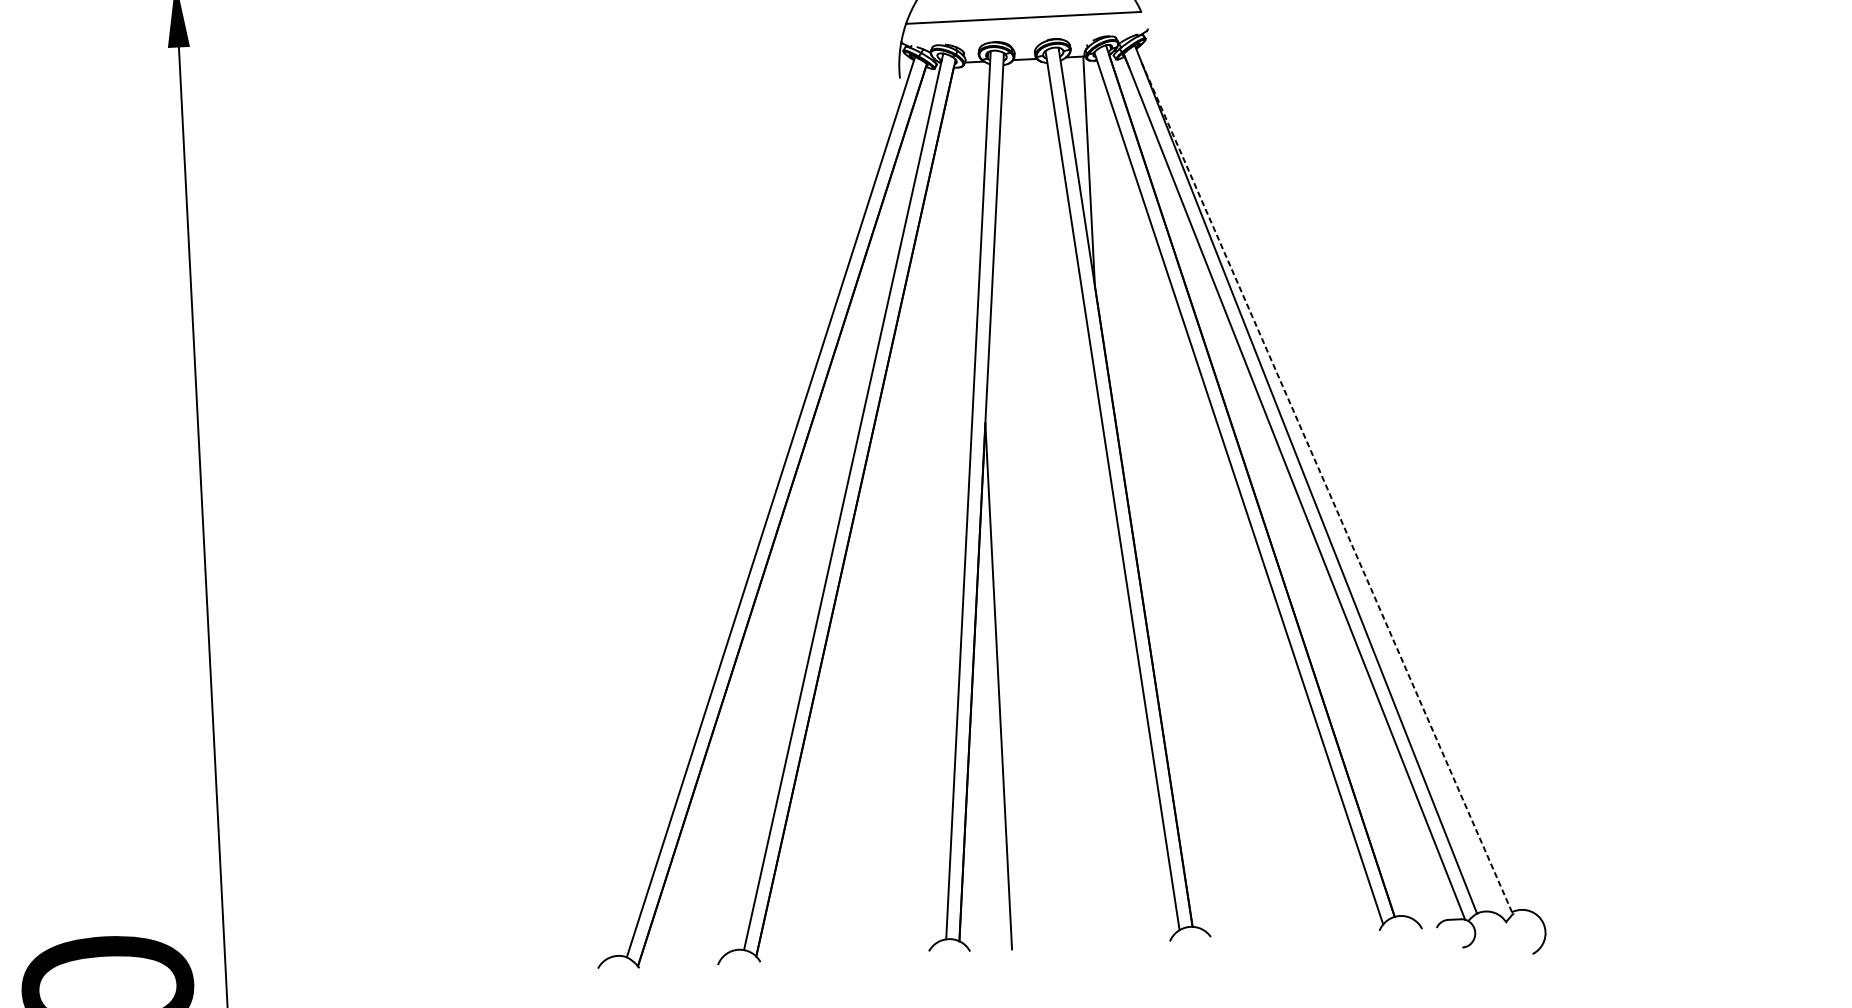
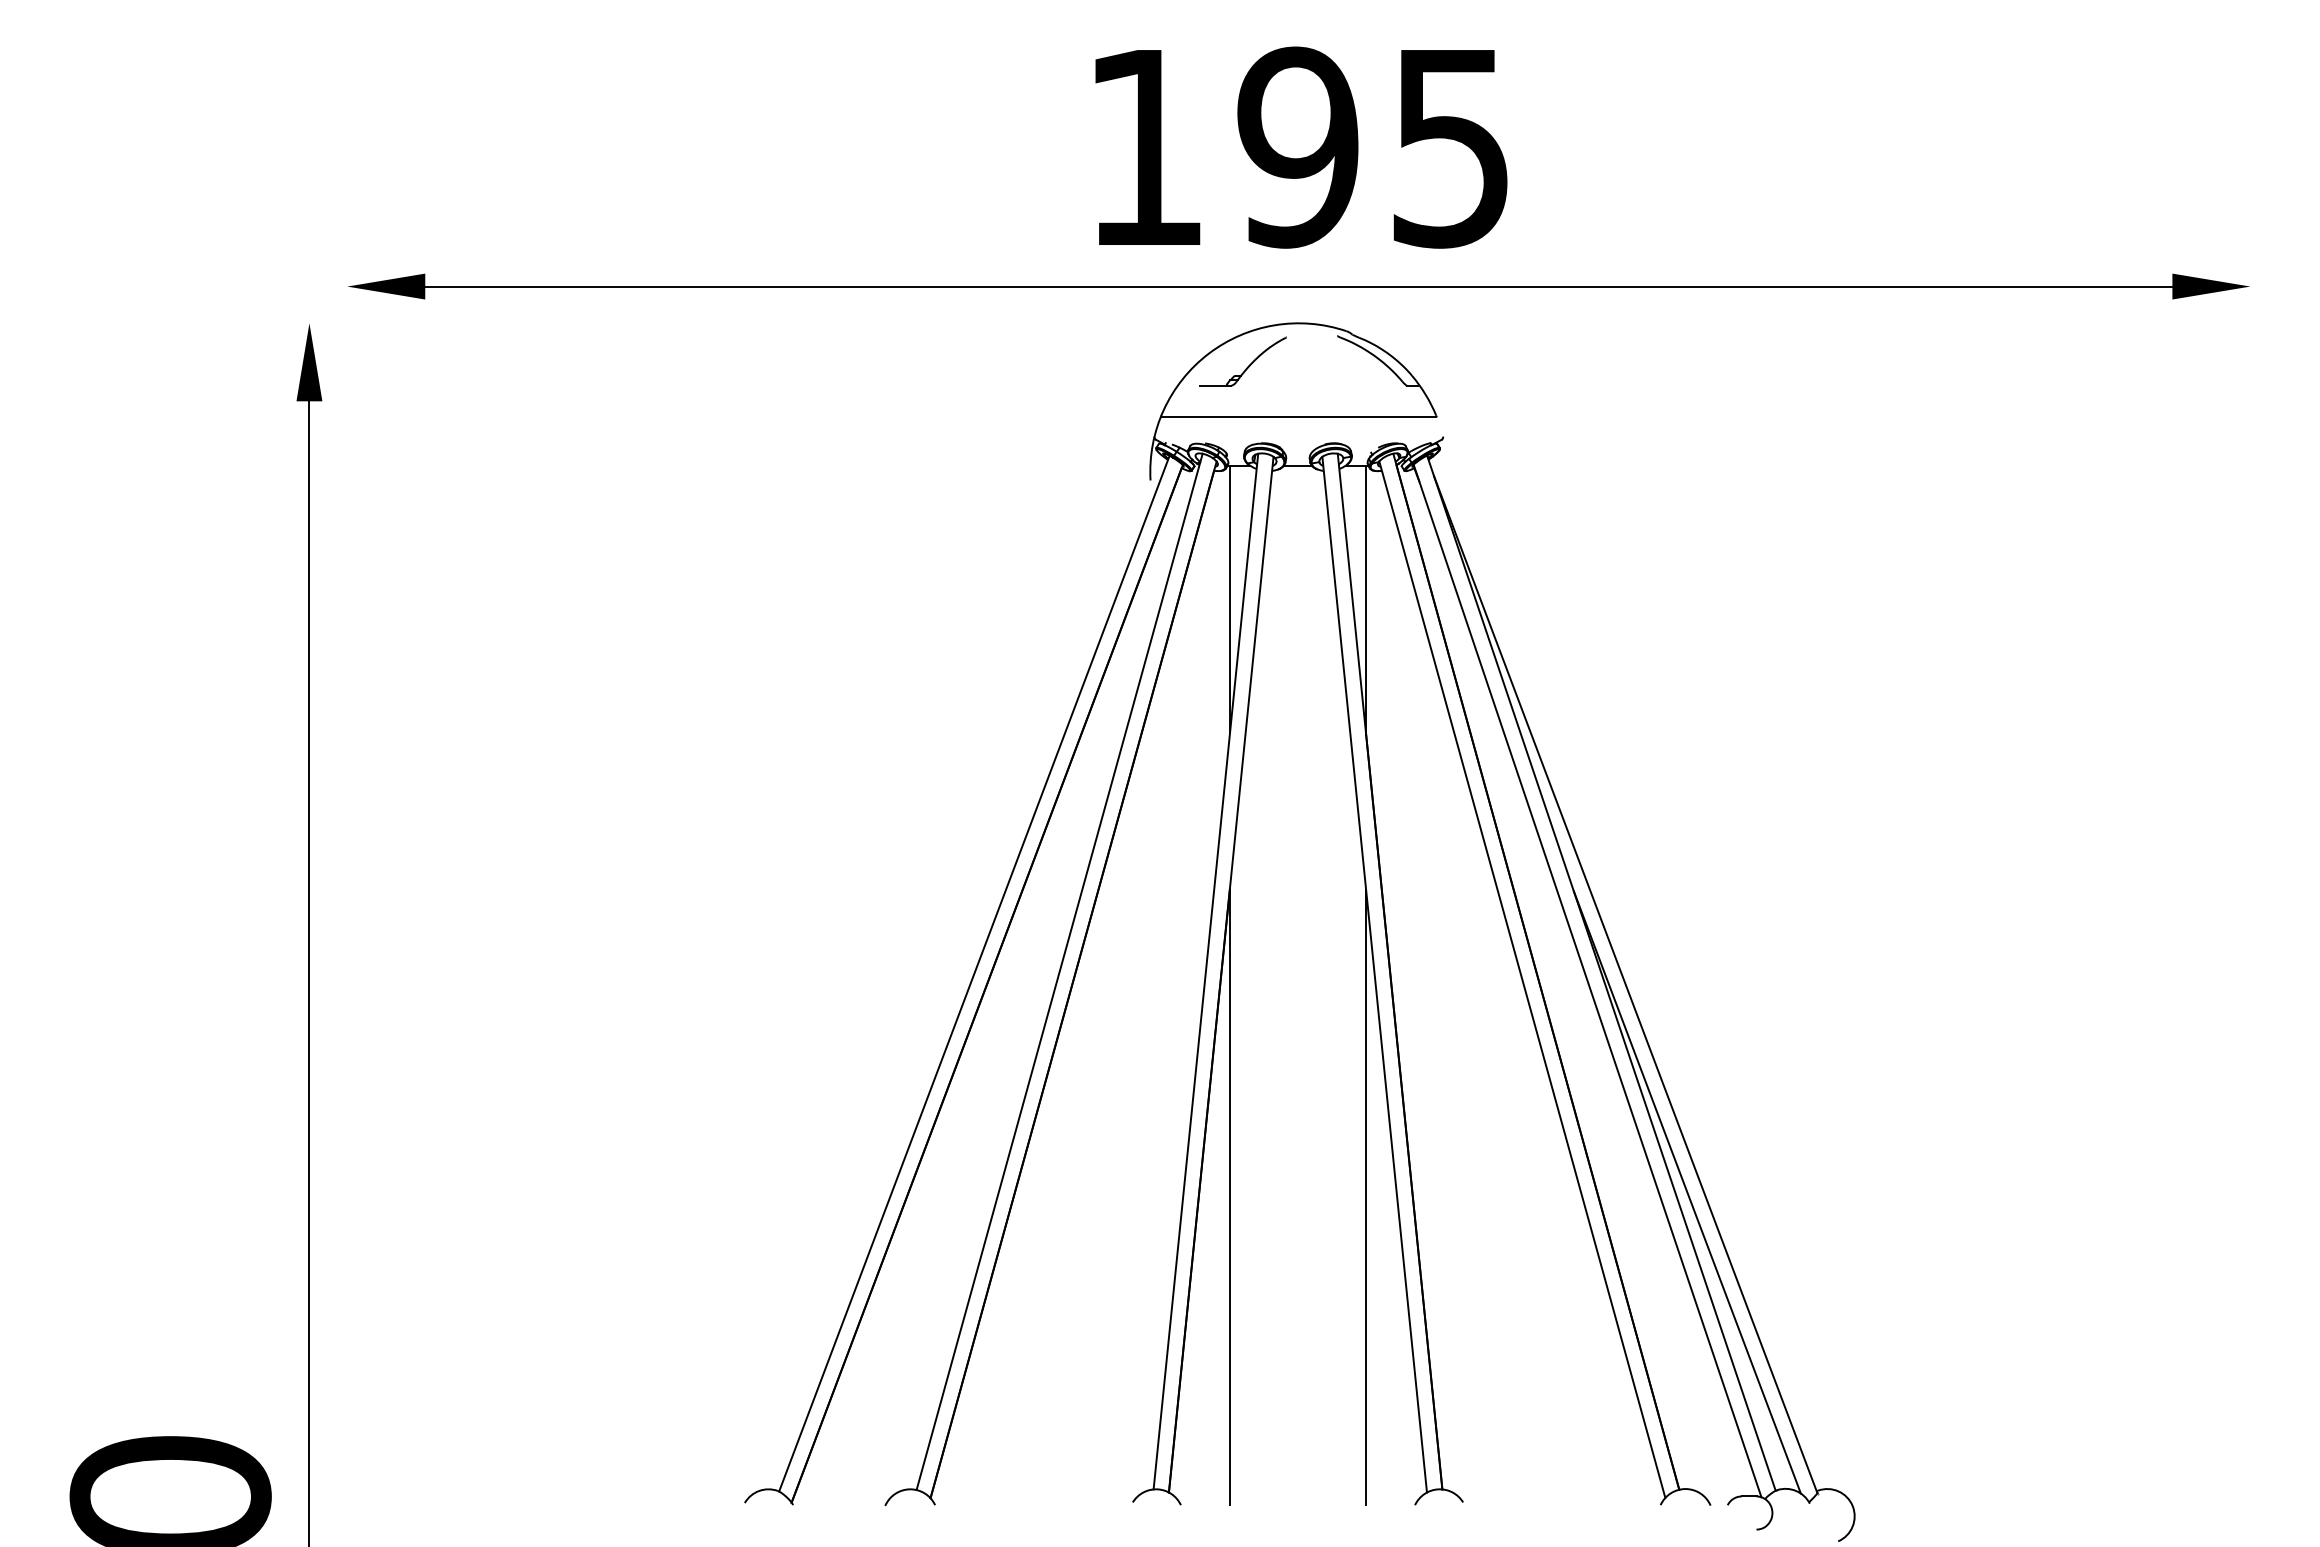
line: (972, 176) -> (1229, 599), added
line: (1327, 488) -> (1625, 984), dashed -> solid
line: (1388, 662) -> (1686, 1192), added
line: (1115, 681) -> (1366, 1197), added

